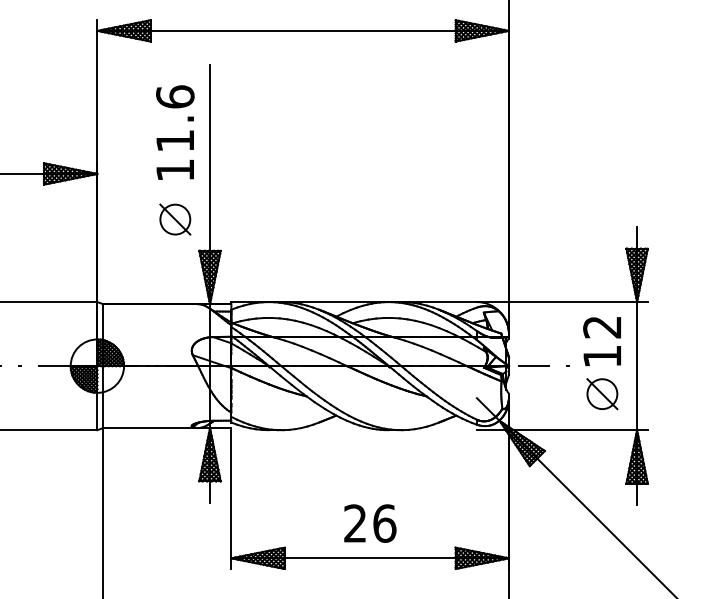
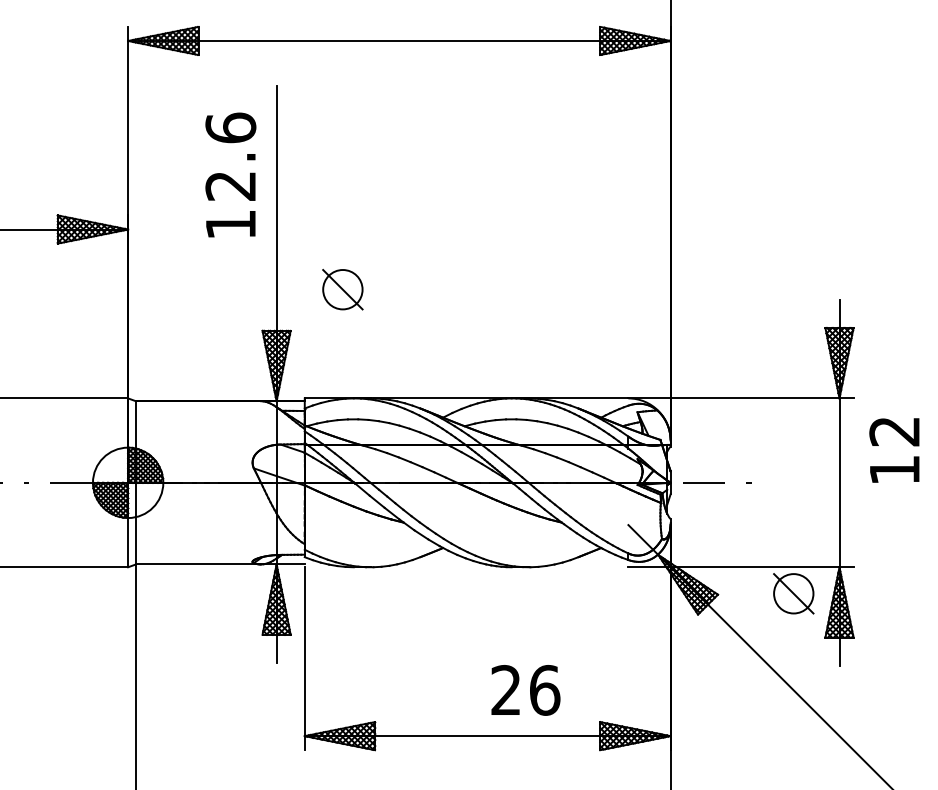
text: (175, 141) -> (230, 186), 11.6 -> 12.6
part: (175, 219) -> (342, 289), moved
text: (602, 341) -> (894, 450), moved
part: (602, 393) -> (793, 593), moved
text: (370, 523) -> (525, 690), moved

